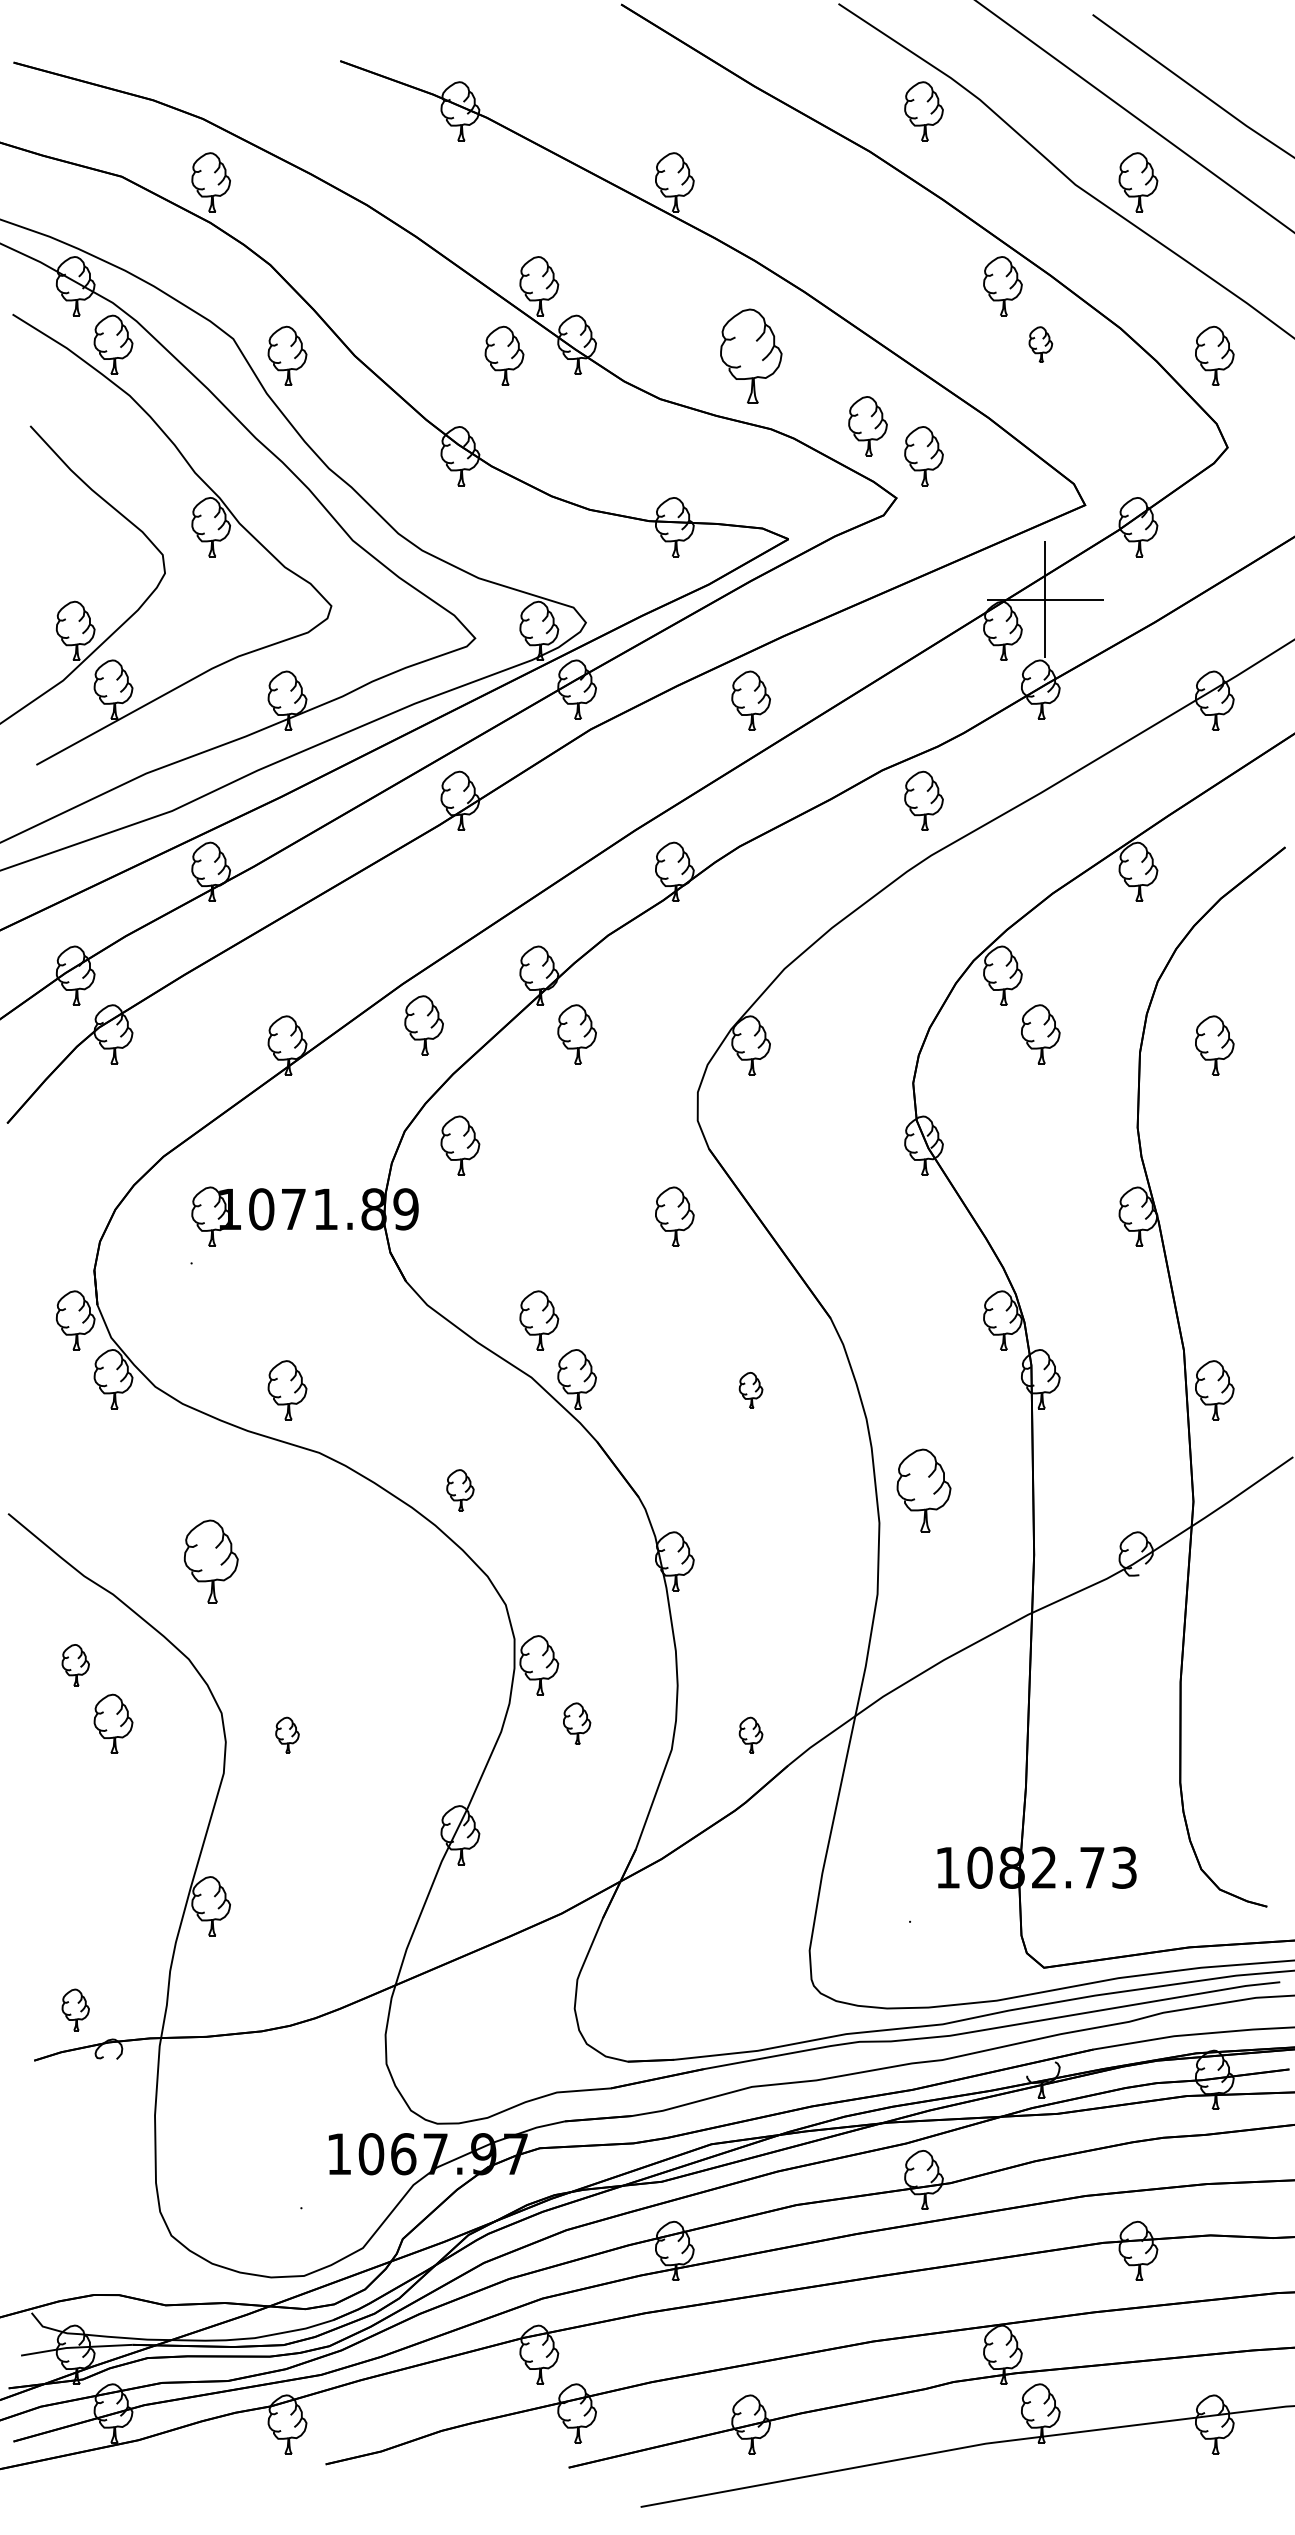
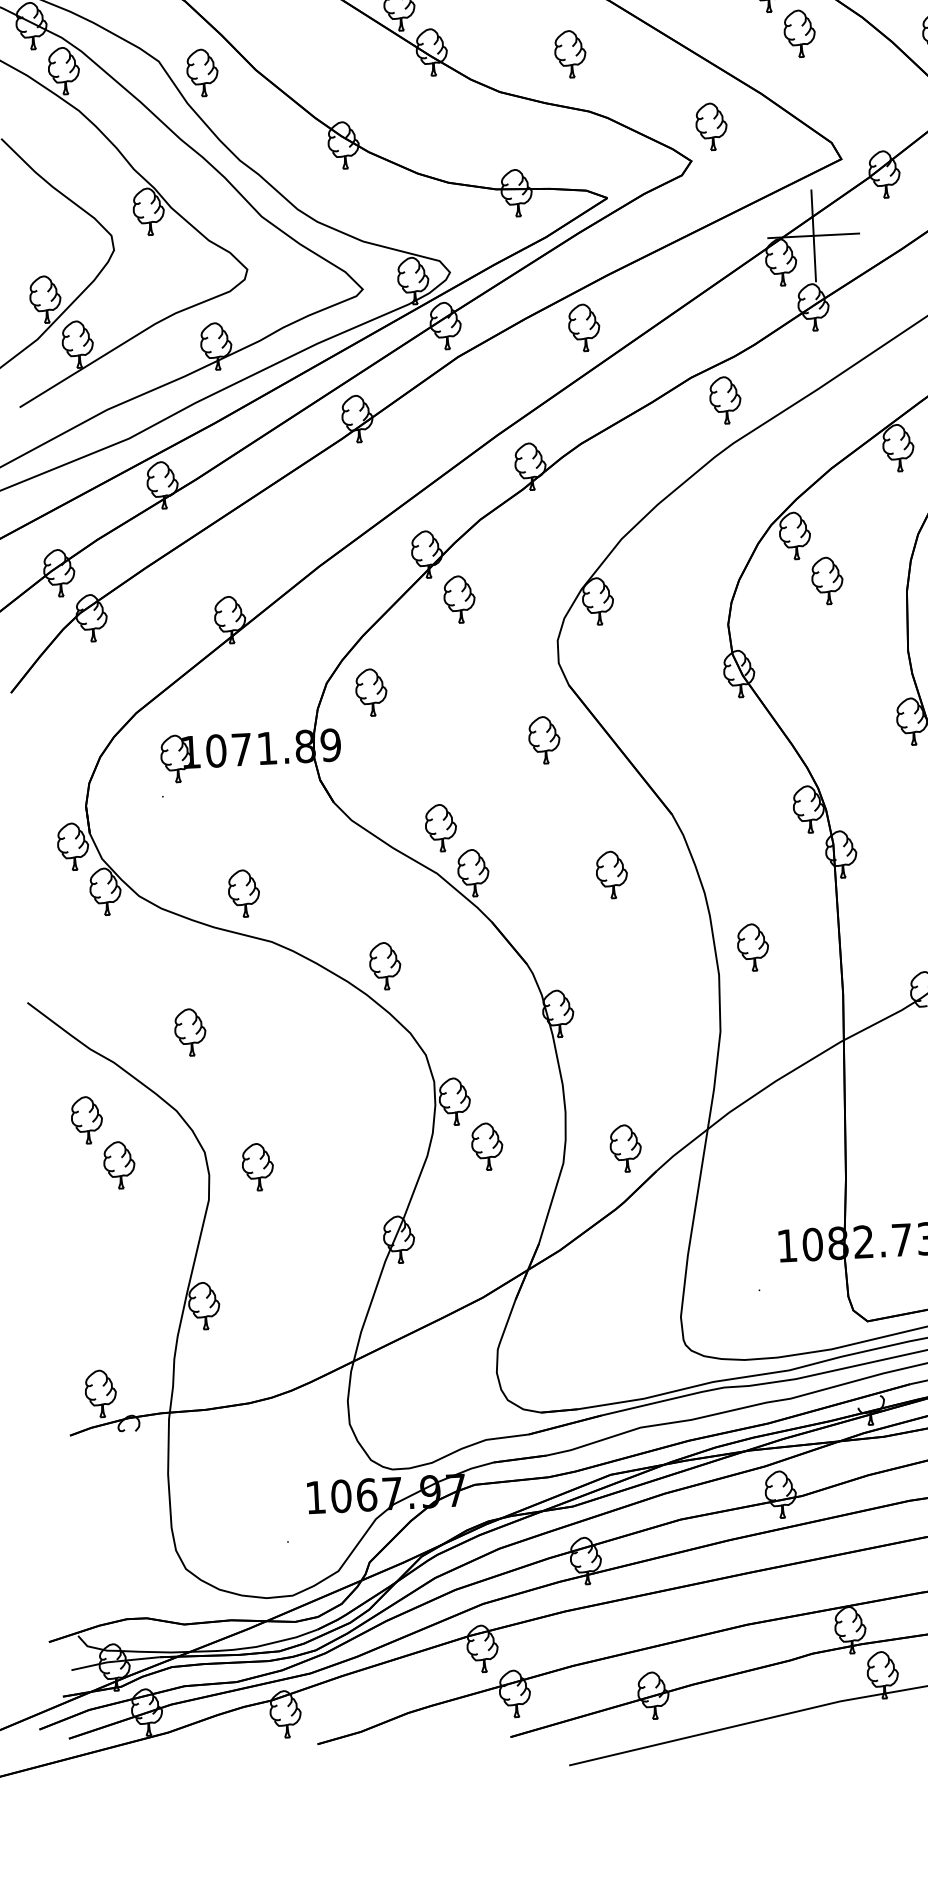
part: (1040, 344) -> (799, 33), size x1.67
part: (504, 355) -> (374, 63), removed
part: (750, 355) -> (569, 53), size x0.62
part: (867, 426) -> (665, 105), removed
part: (423, 1025) -> (337, 598), removed
part: (750, 1390) -> (611, 875), size x1.67
part: (460, 1490) -> (385, 966), size x1.43
part: (923, 1490) -> (752, 947), size x0.71
part: (210, 1561) -> (189, 1032), size x0.71
part: (75, 1665) -> (86, 1120), size x1.43
part: (576, 1723) -> (486, 1146), size x1.43
part: (287, 1735) -> (257, 1167), size x1.67
part: (750, 1735) -> (625, 1148), size x1.67
part: (75, 2009) -> (100, 1393), size x1.43

